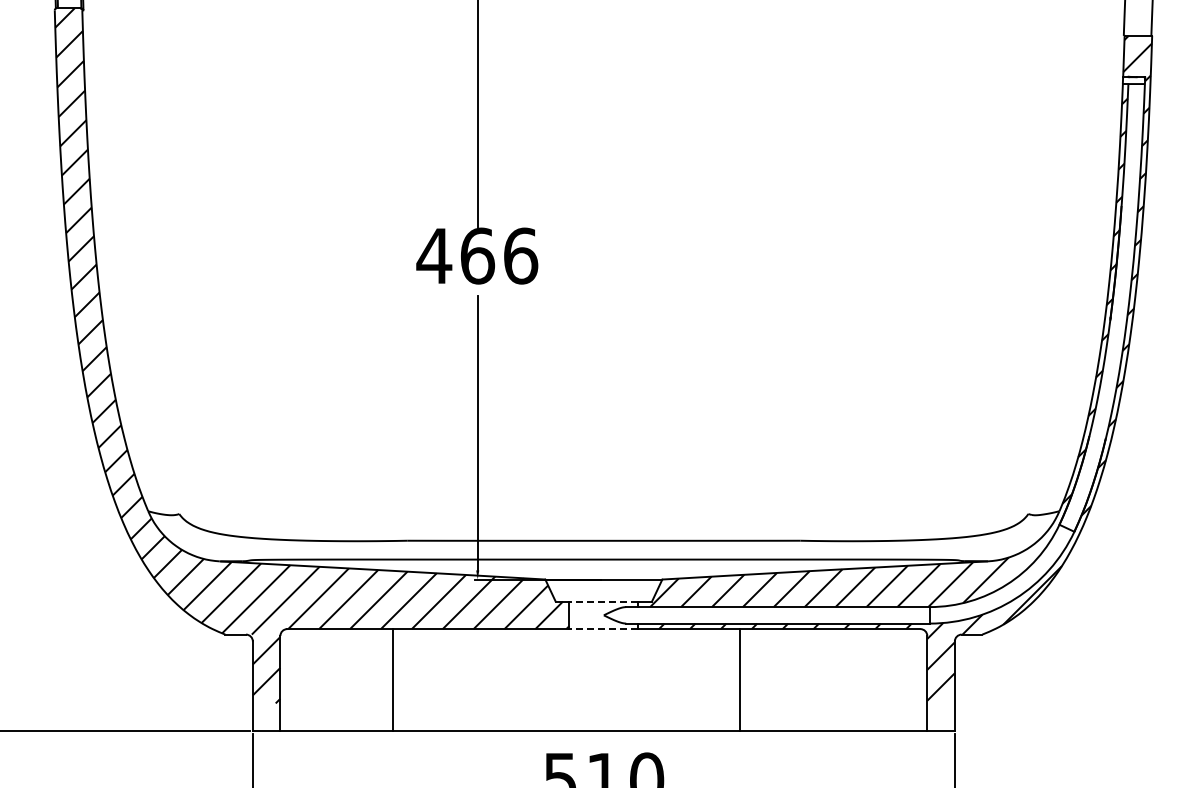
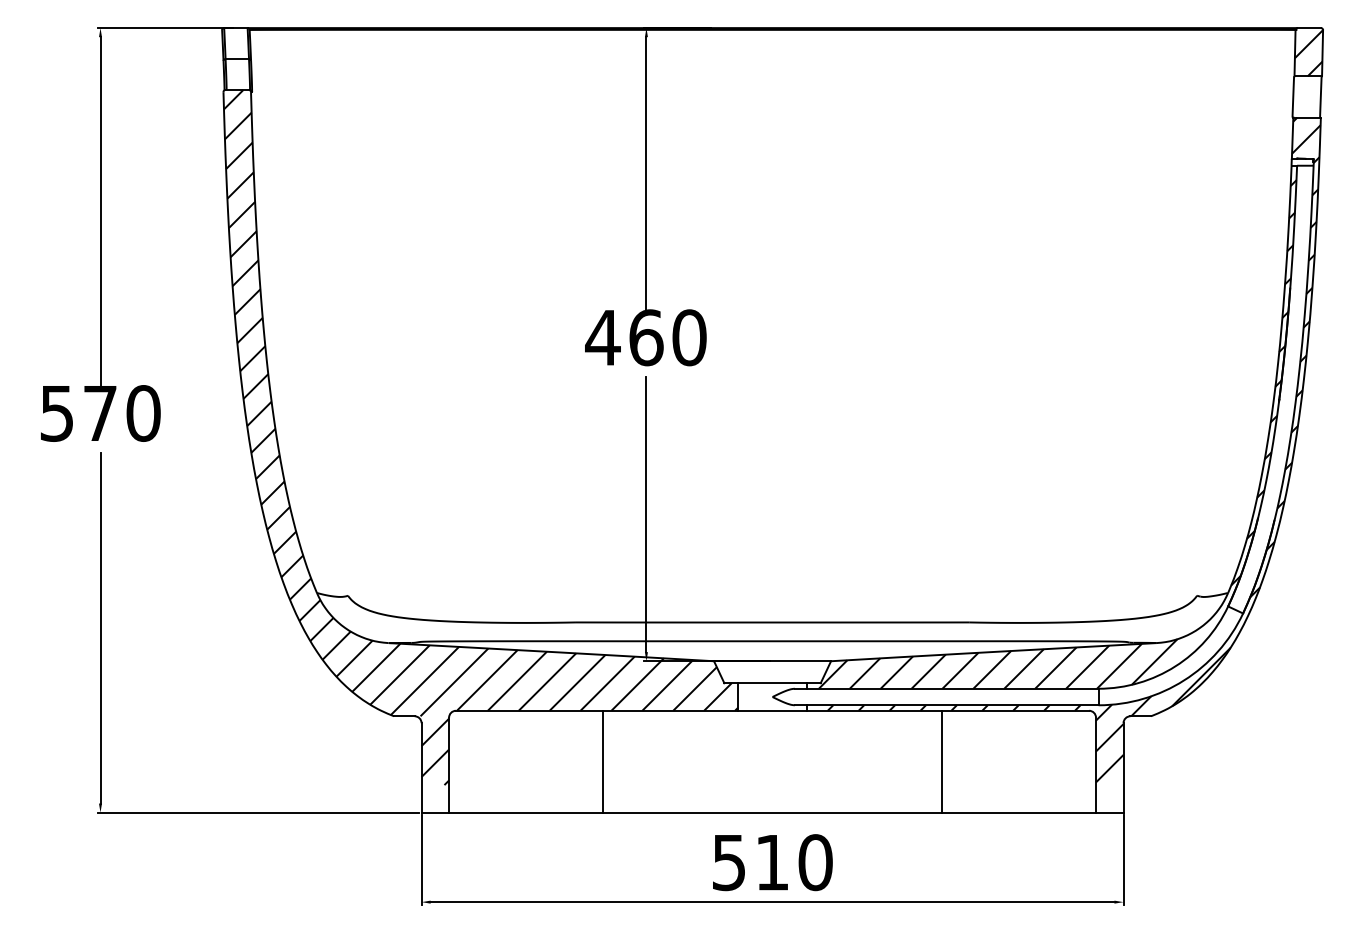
text: (520, 255) -> (689, 337), 466 -> 460
line: (603, 601) -> (772, 683), dashed -> solid
line: (603, 628) -> (772, 710), dashed -> solid
line: (392, 679) -> (603, 761), moved
line: (739, 679) -> (941, 761), moved

